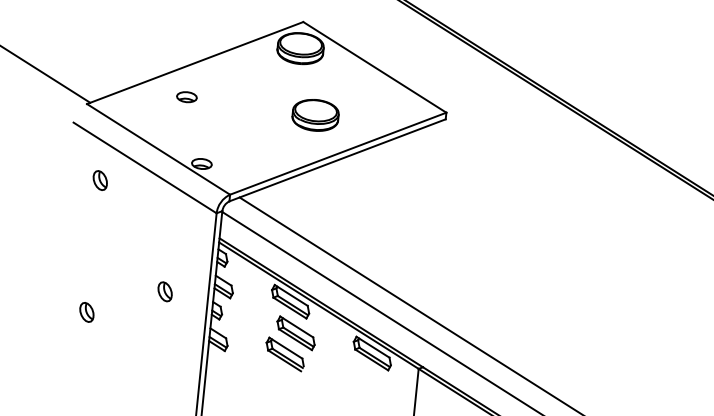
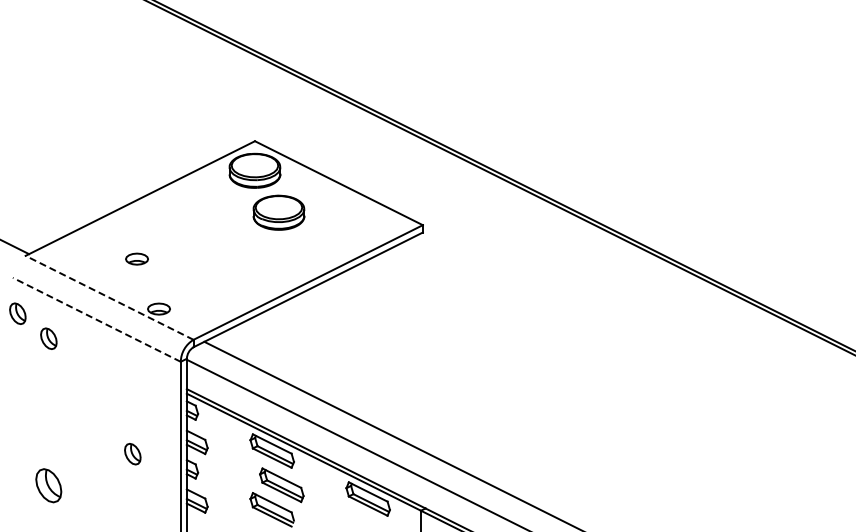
part: (186, 96) -> (136, 258), moved
part: (315, 115) -> (278, 212), moved
line: (158, 149) -> (109, 297), solid -> dashed
part: (74, 155) -> (17, 313), added
line: (144, 167) -> (96, 319), solid -> dashed
part: (86, 312) -> (48, 485), size x1.6

